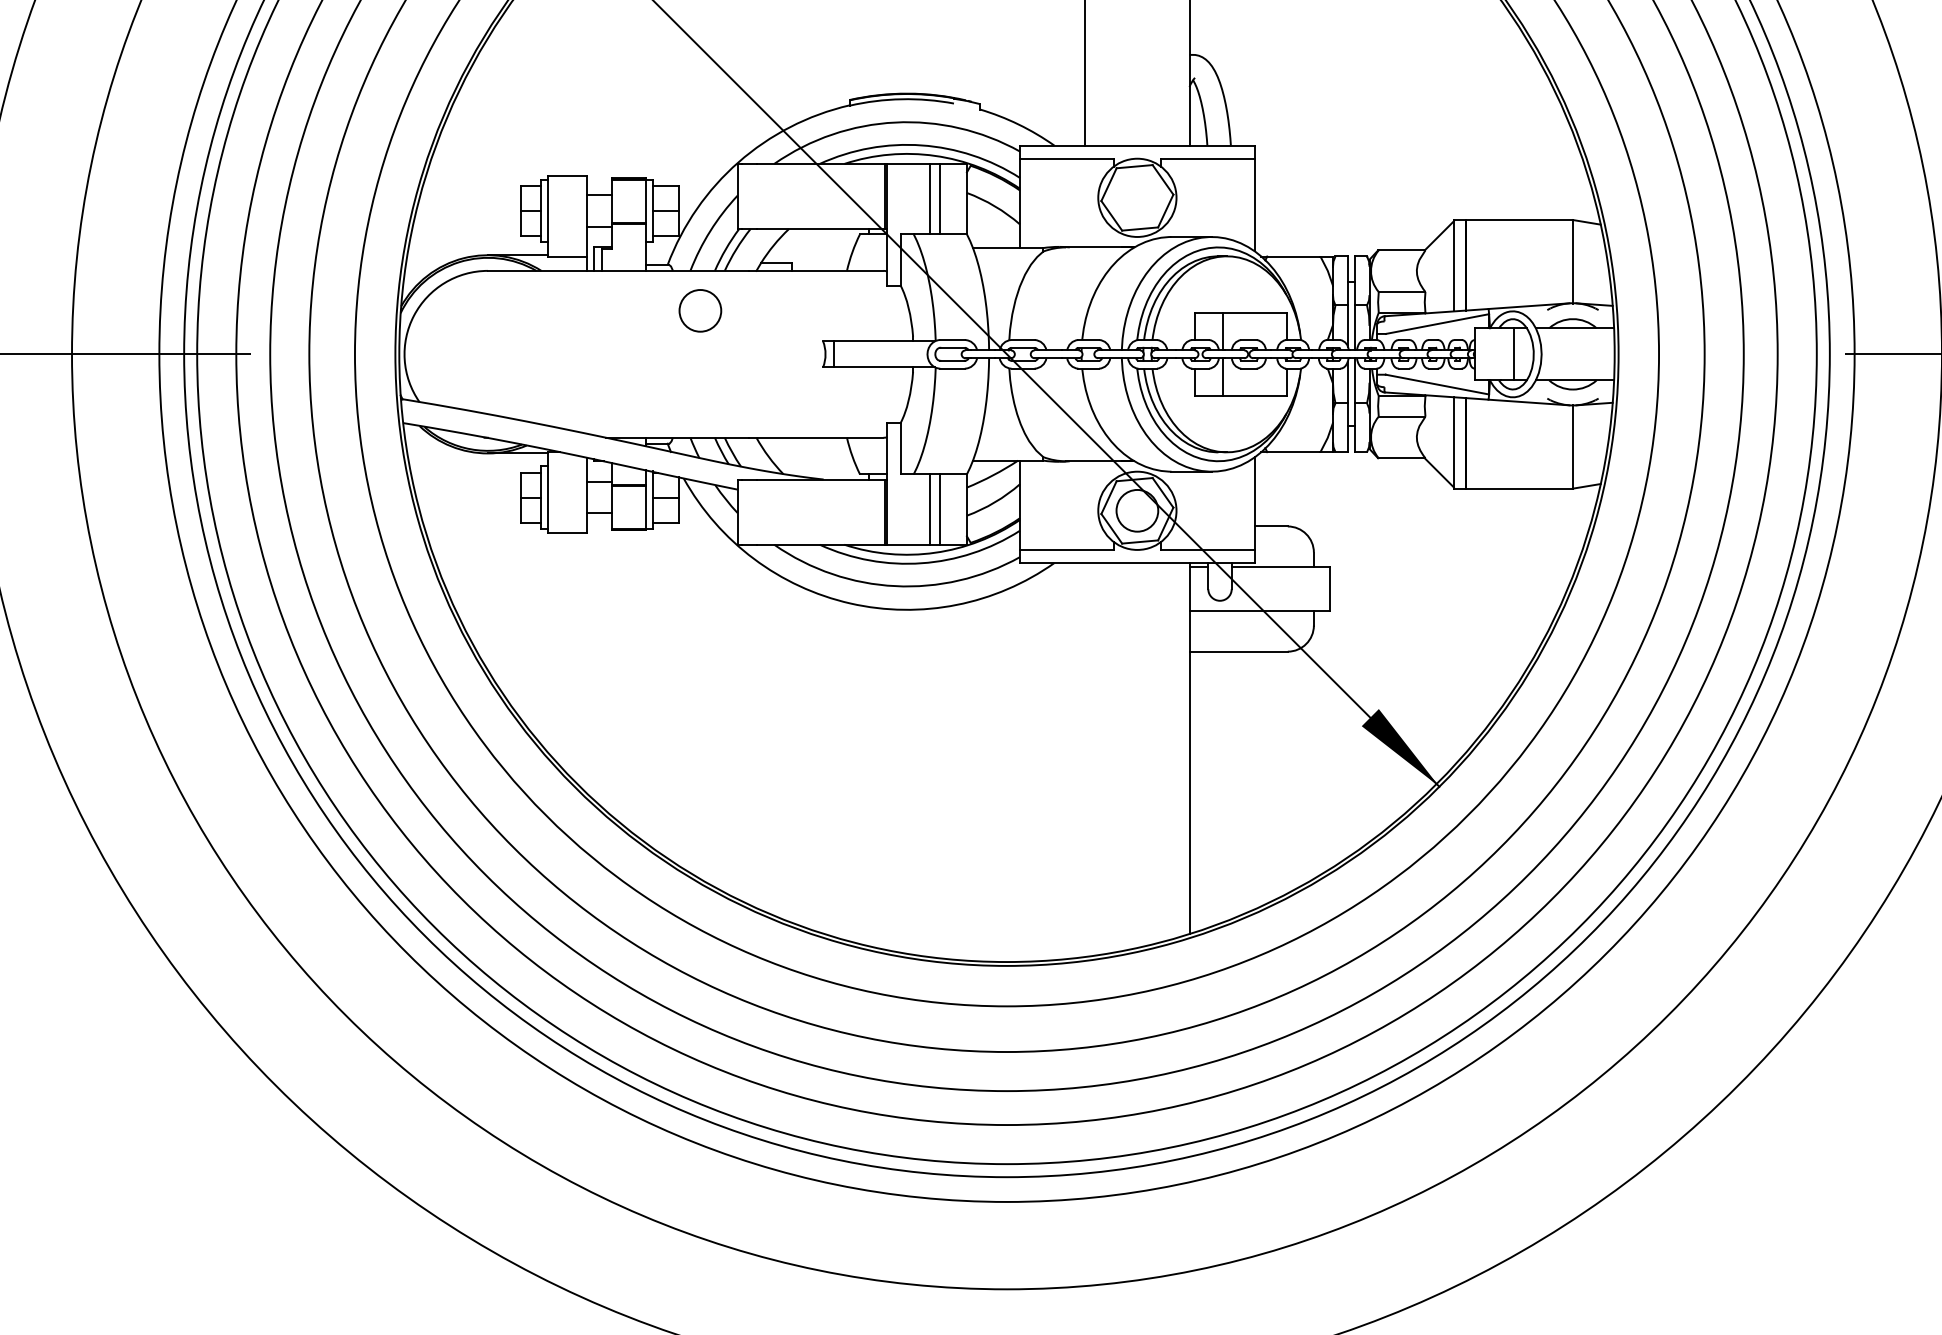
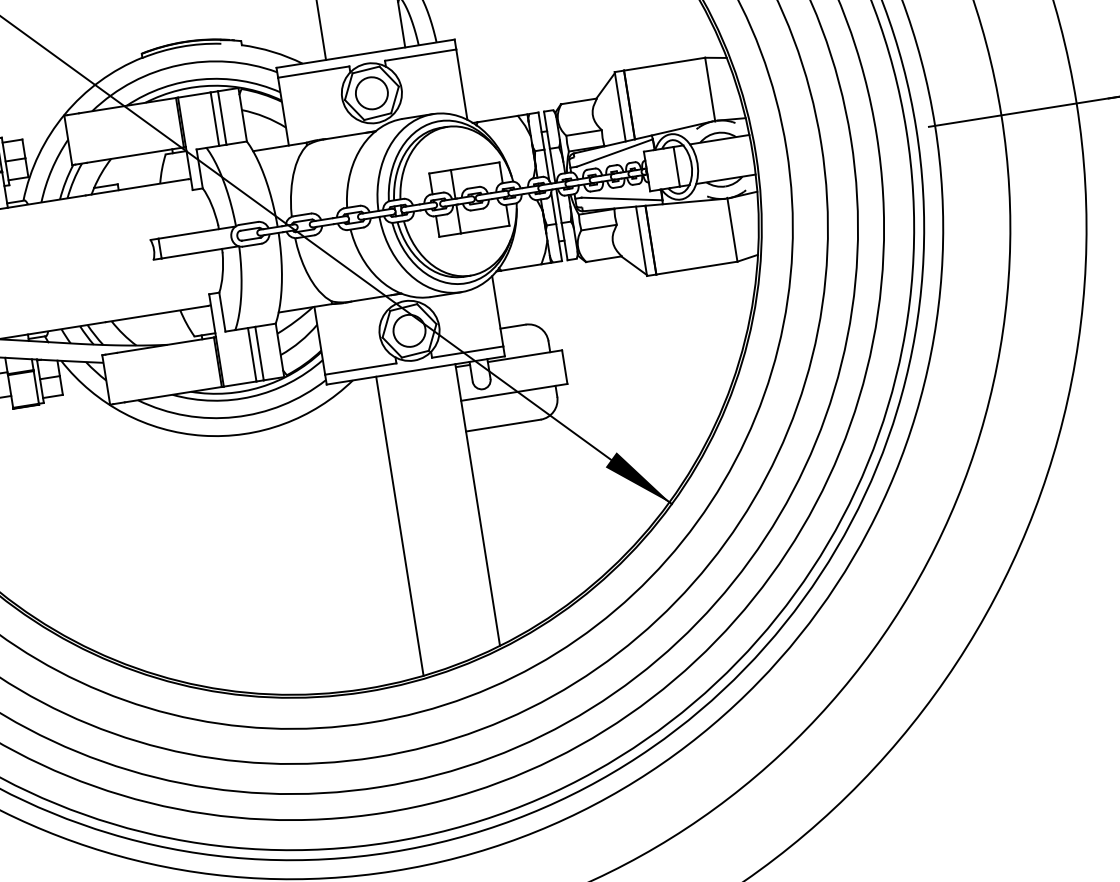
circle: (700, 310) -> (371, 93), moved
line: (1085, 759) -> (400, 525), added

